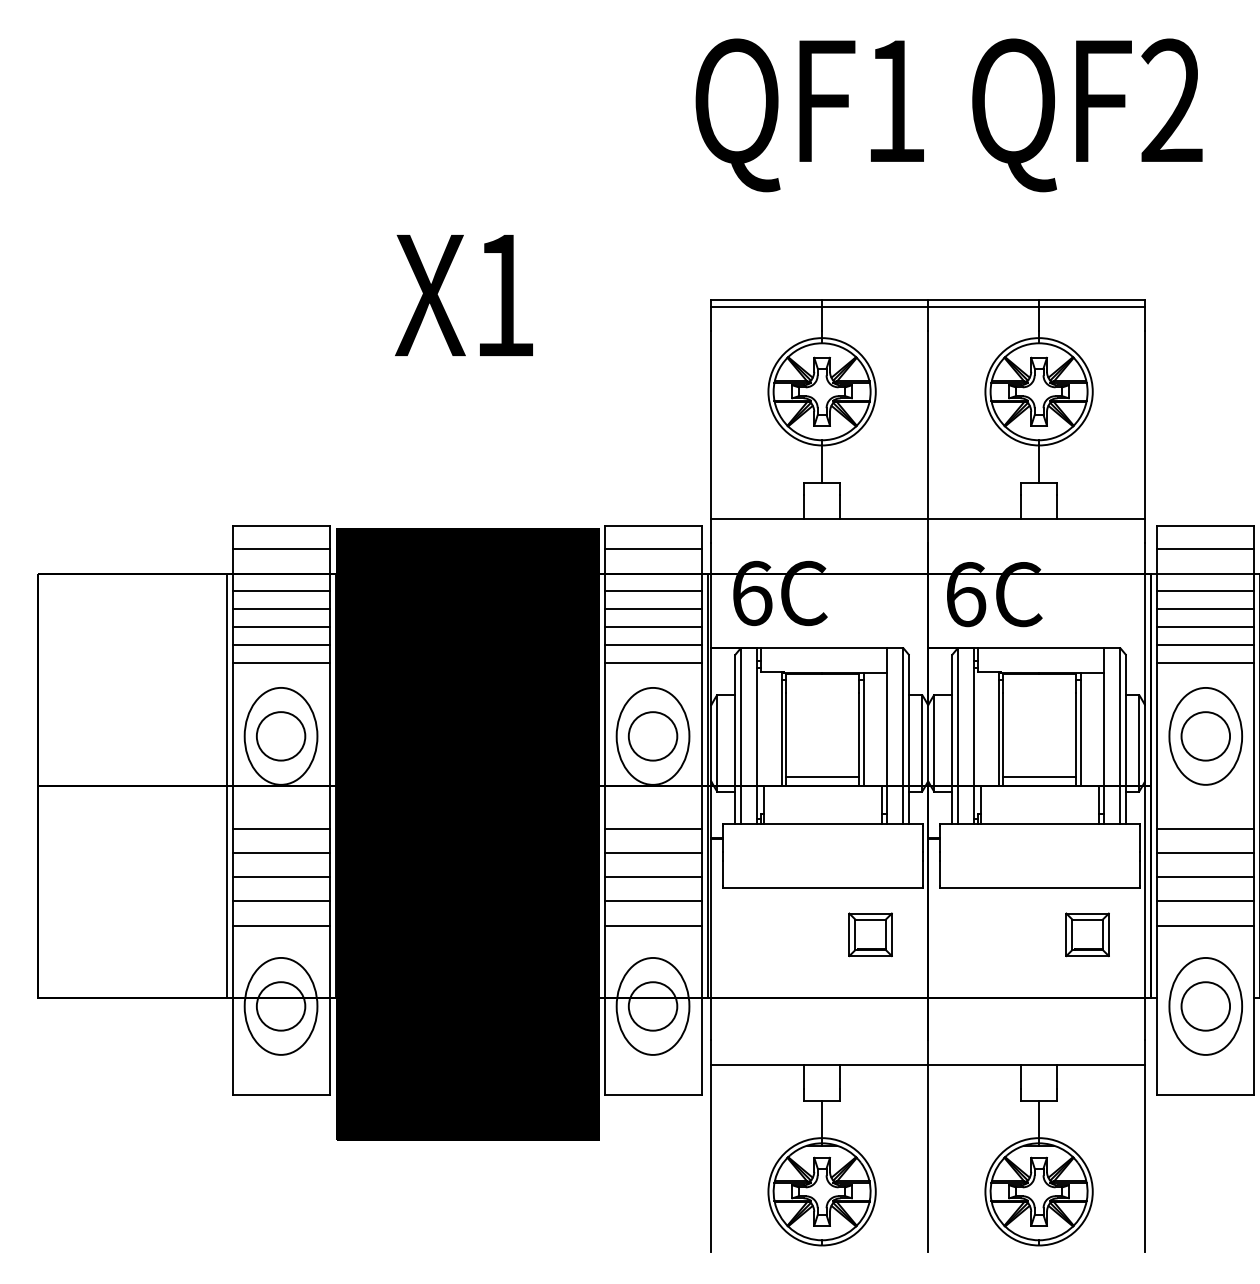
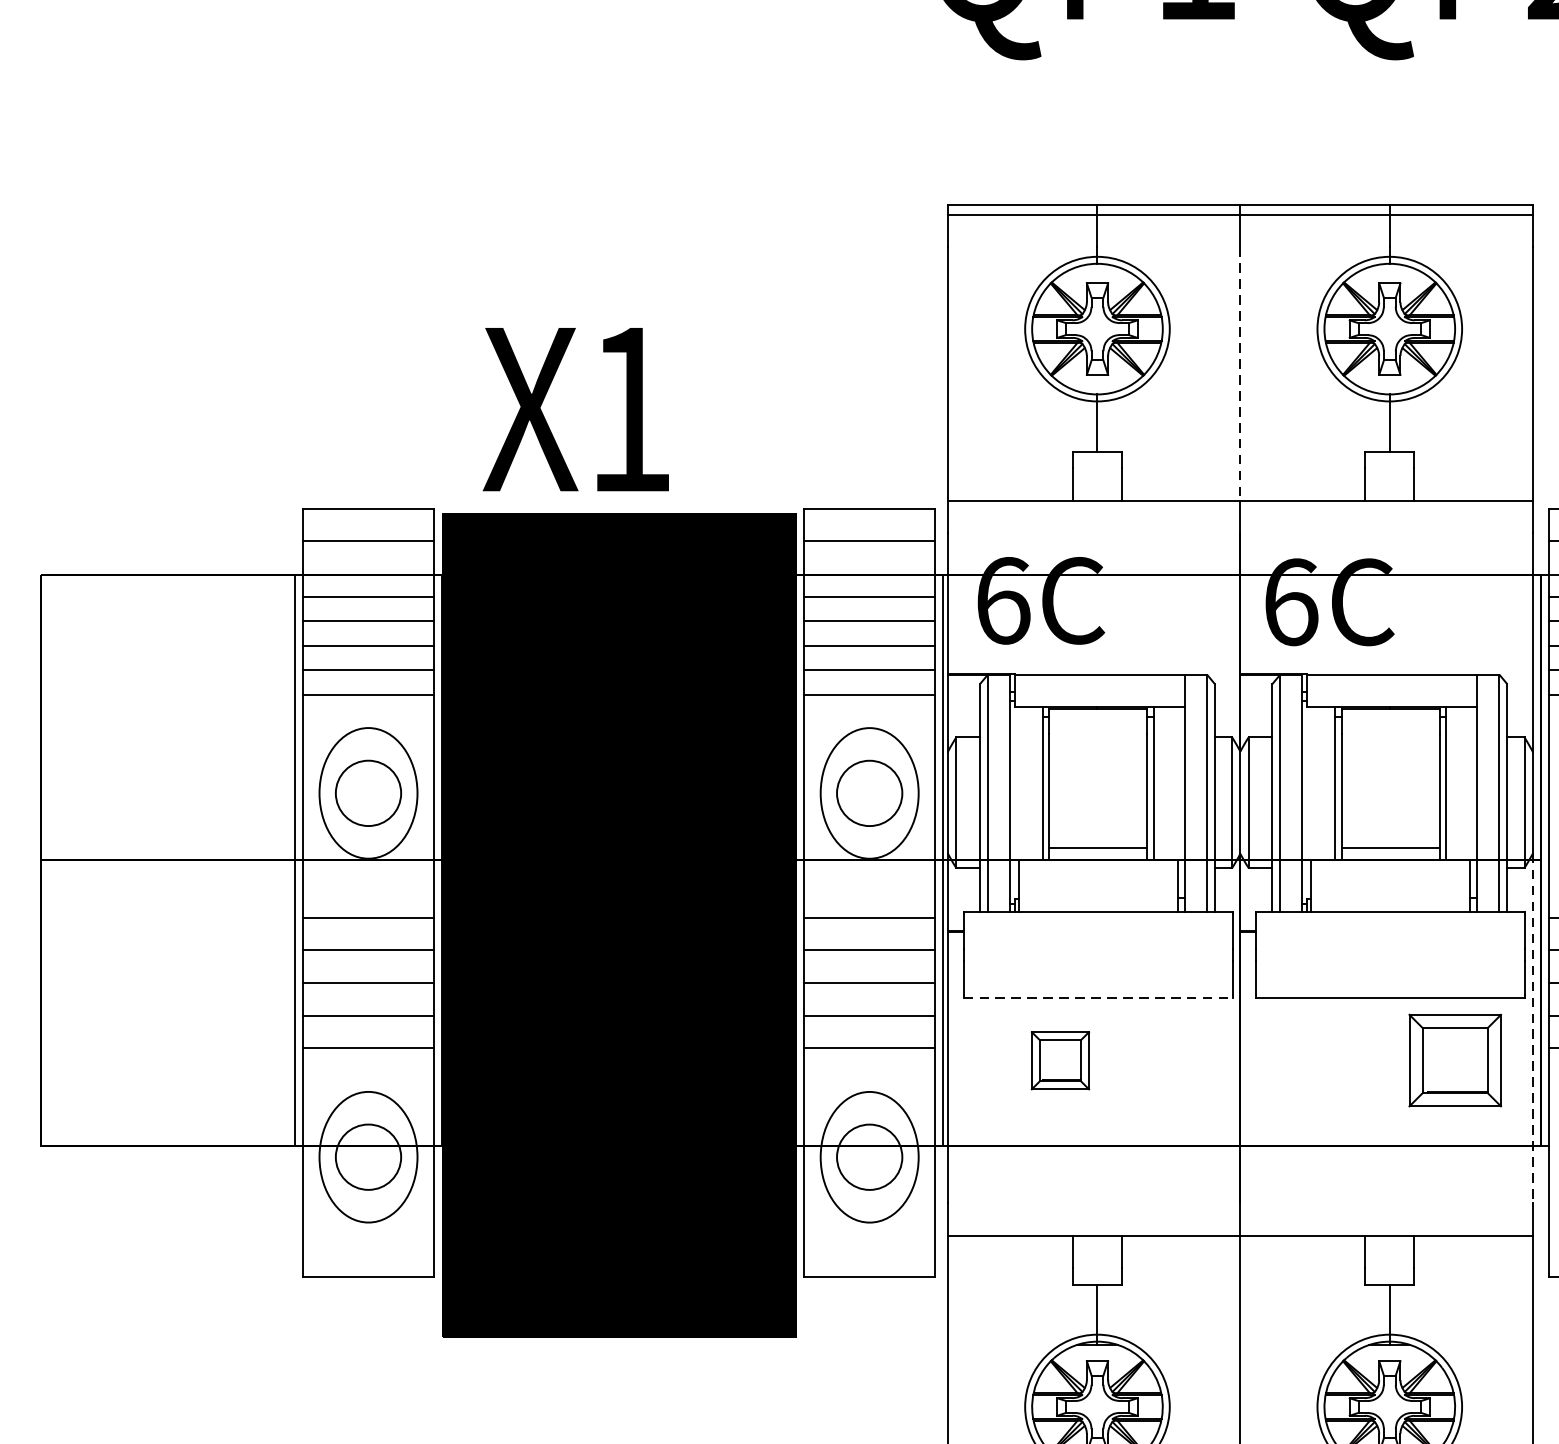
text: (463, 295) -> (575, 409), moved
line: (928, 425) -> (1240, 374), solid -> dashed
line: (823, 887) -> (1099, 996), solid -> dashed
line: (1145, 910) -> (1533, 1027), solid -> dashed
part: (870, 934) -> (1060, 1060), moved
part: (1087, 934) -> (1455, 1060), size x1.6

